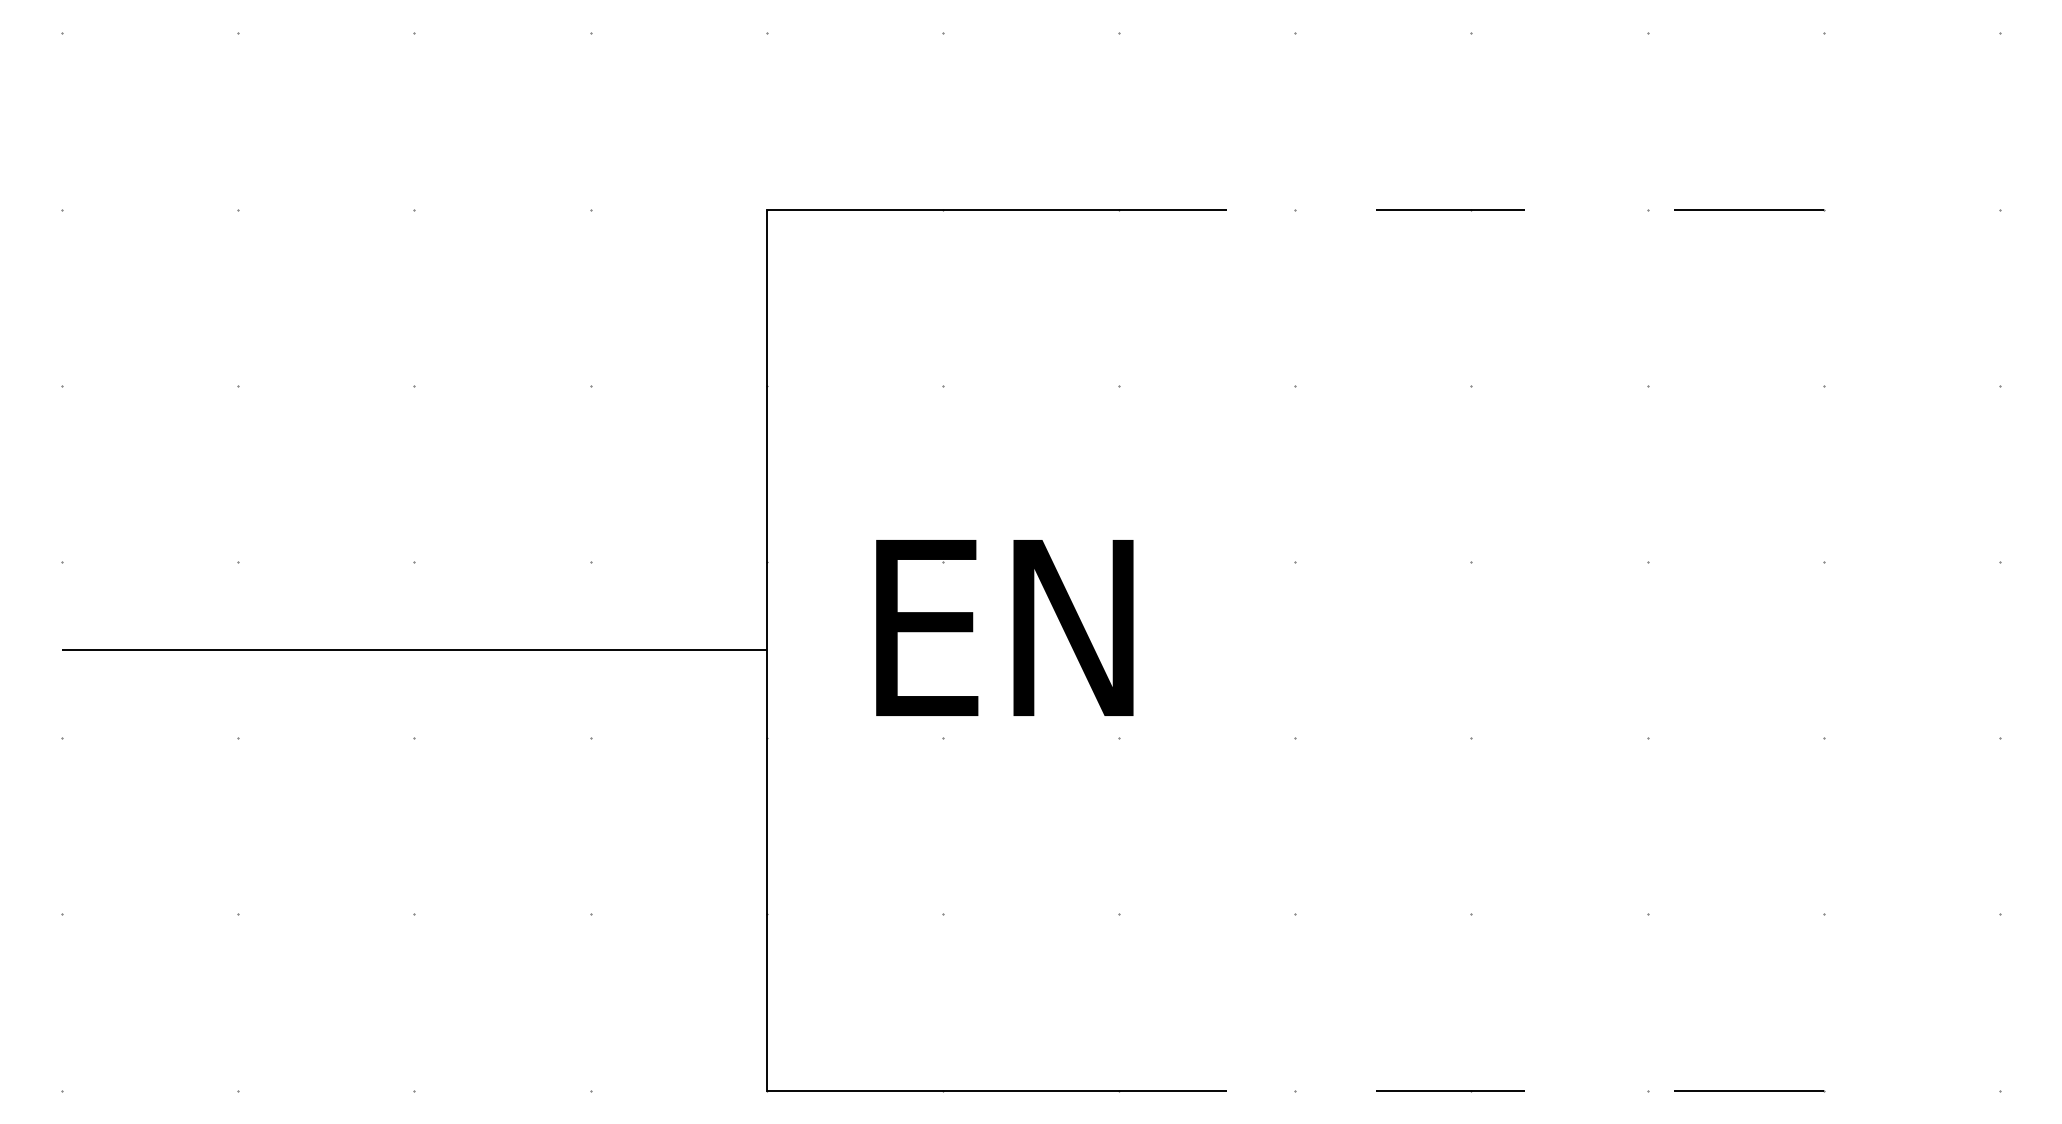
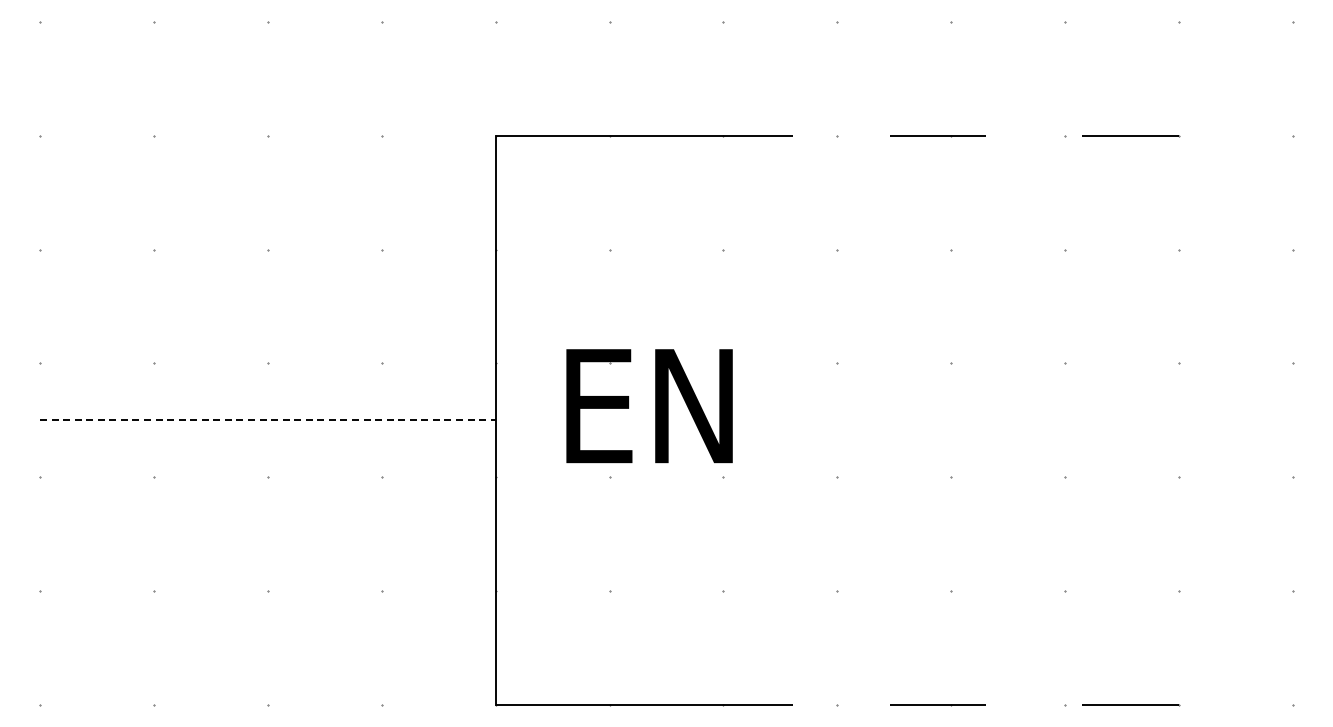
line: (413, 650) -> (267, 420), solid -> dashed

